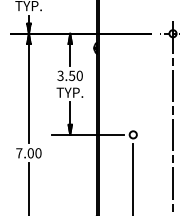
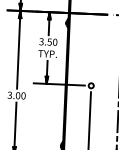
text: (19, 153) -> (10, 95), 7.00 -> 3.00

